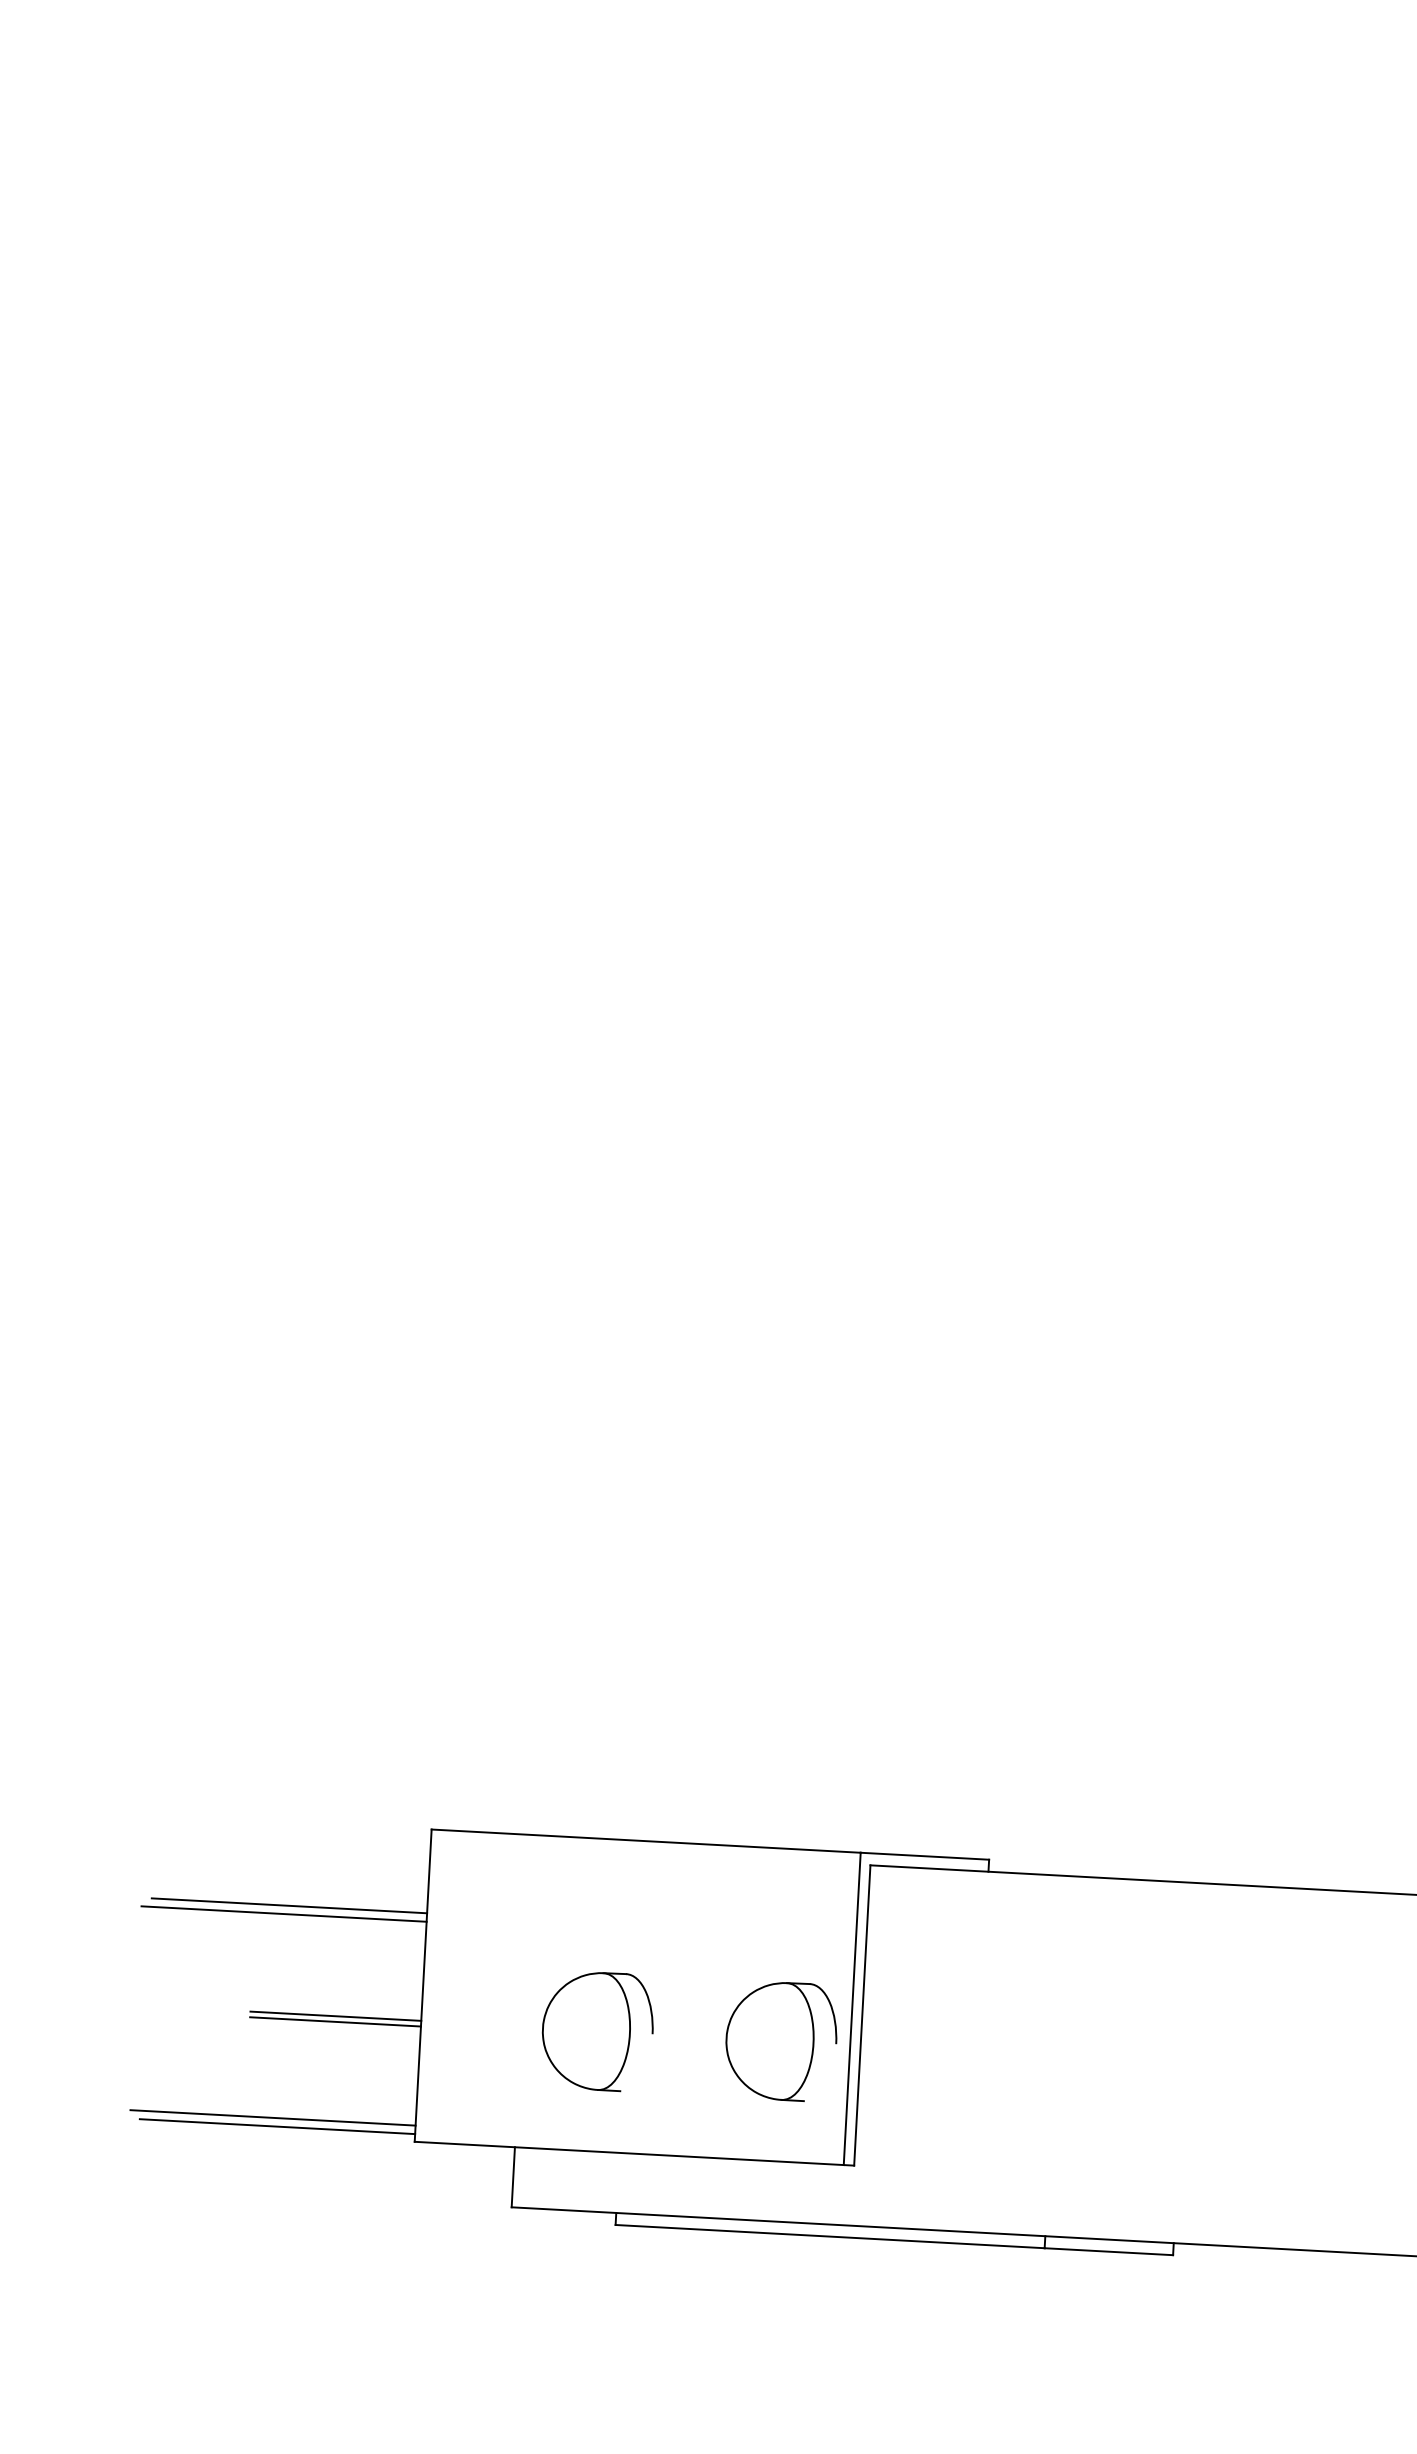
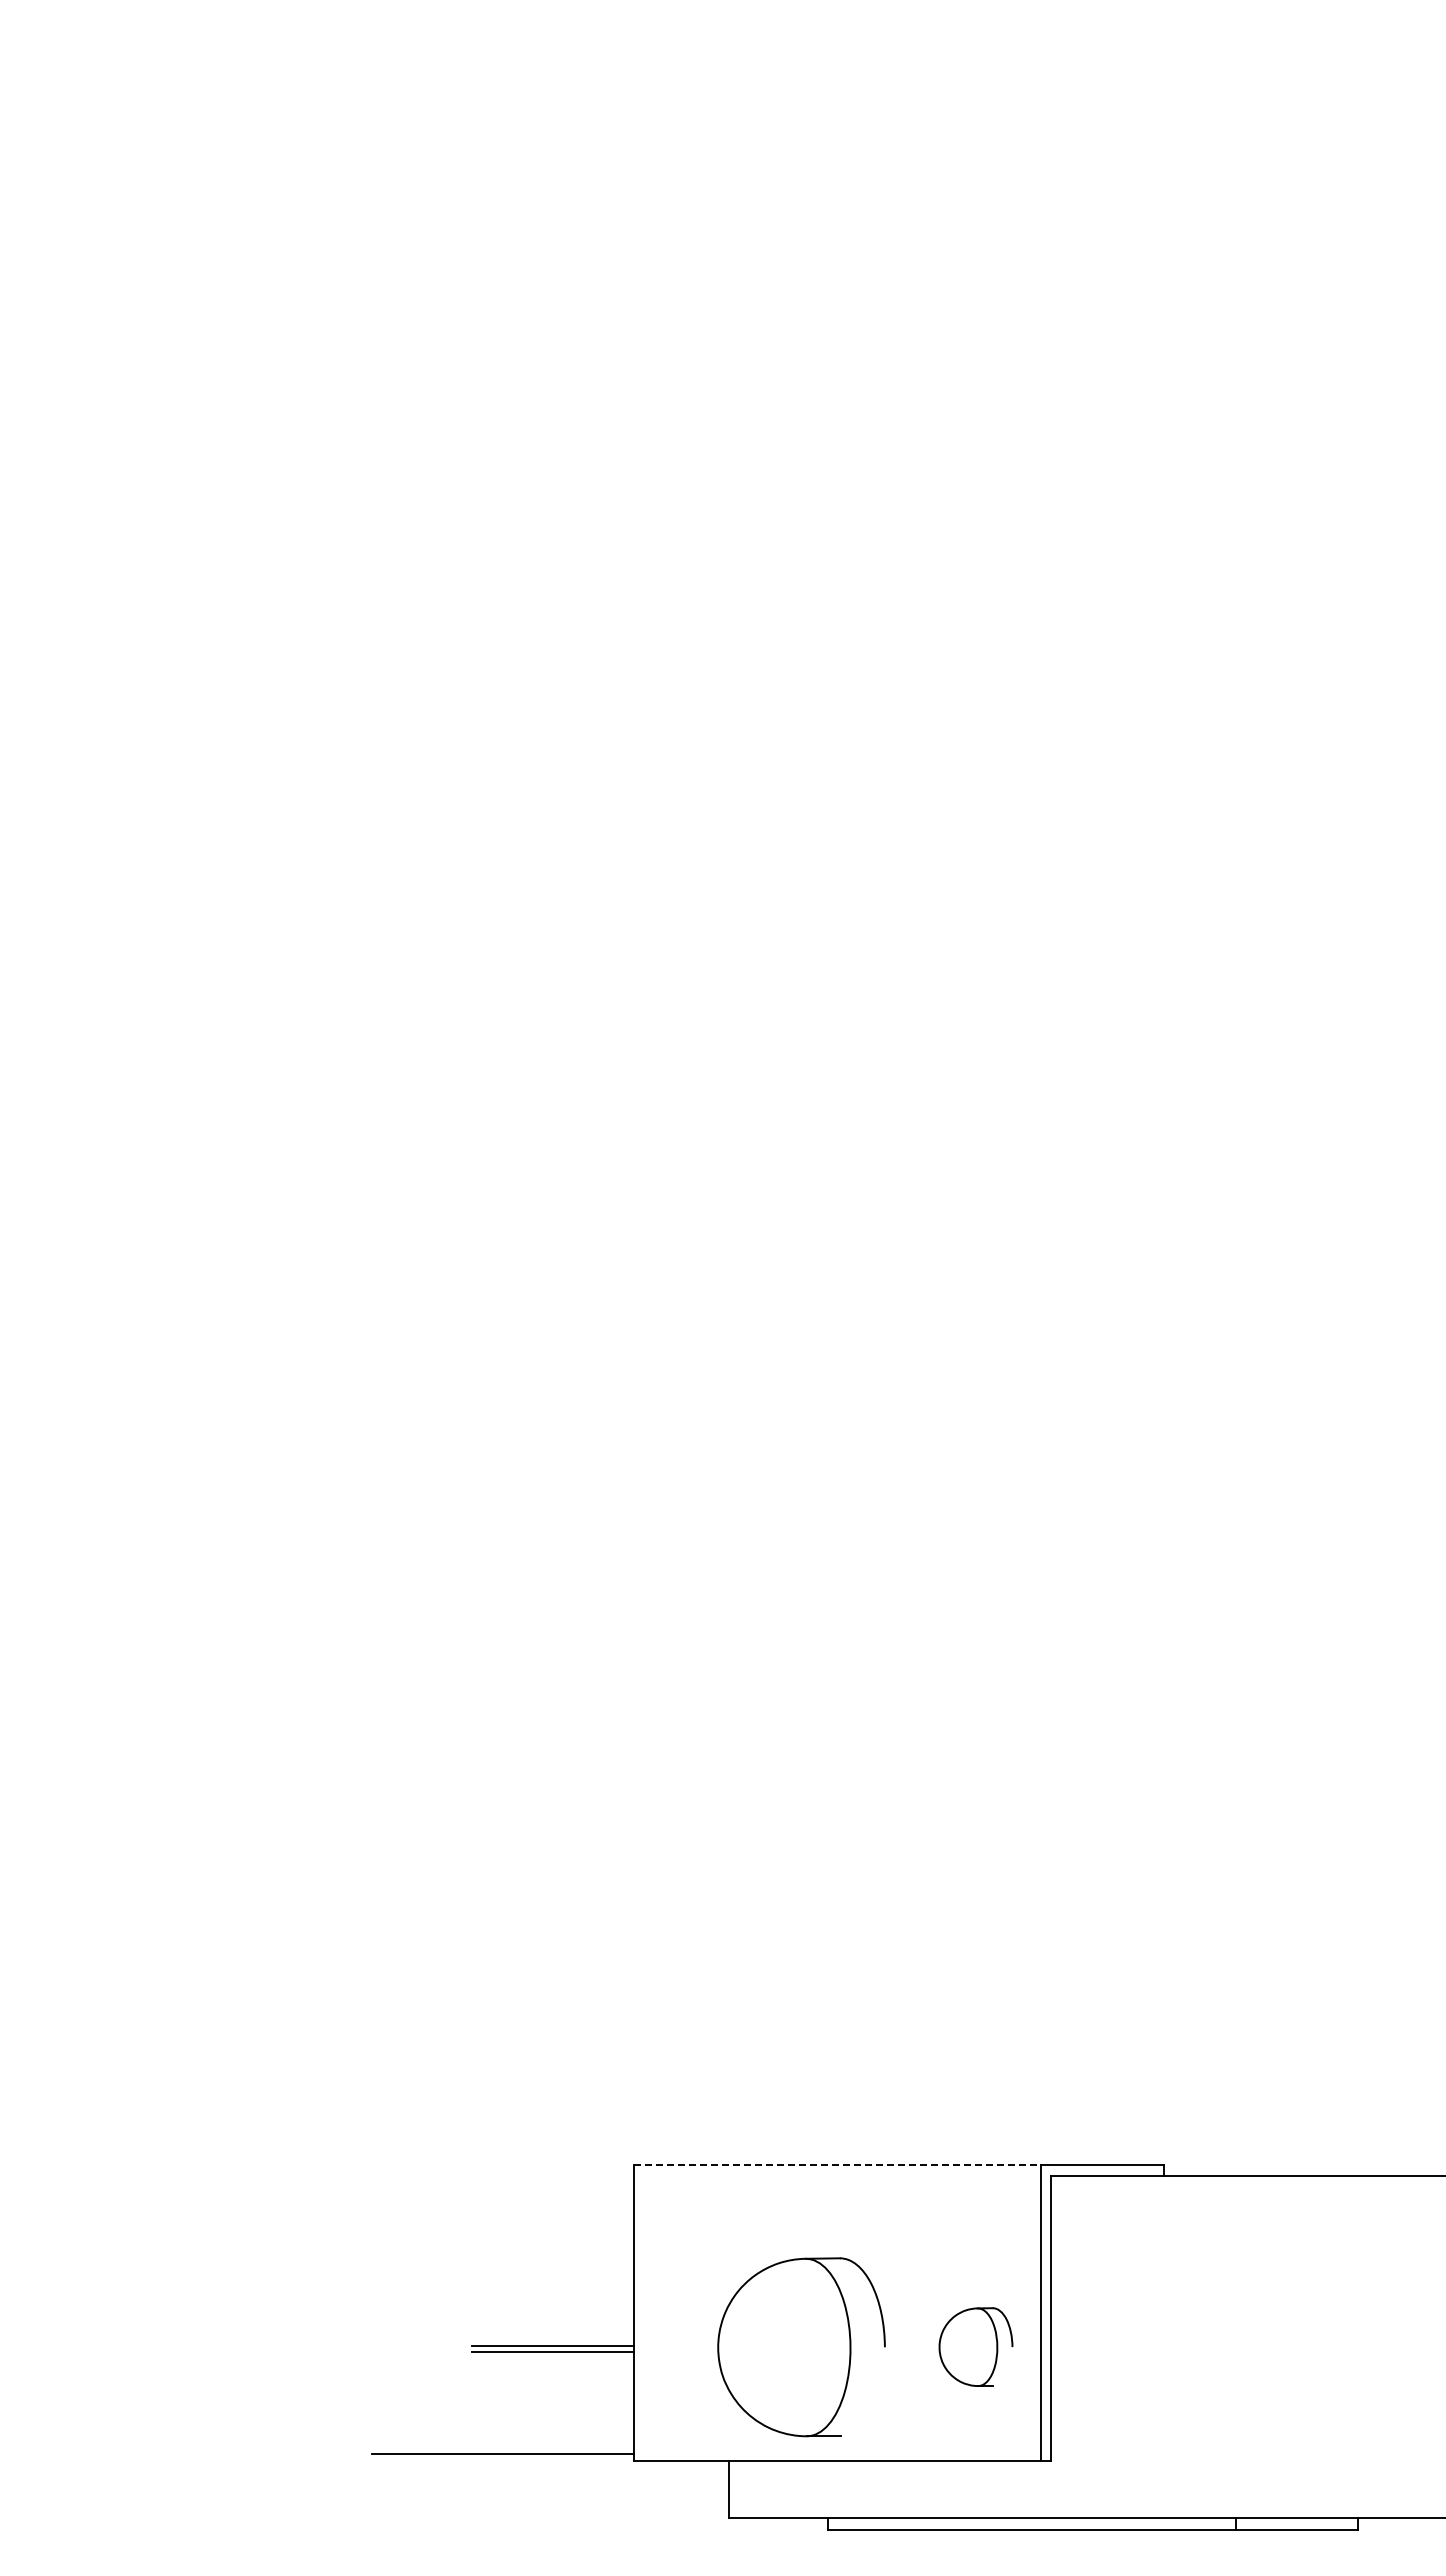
line: (646, 1841) -> (837, 2164), solid -> dashed
line: (288, 1906) -> (502, 2244), removed
line: (283, 1914) -> (497, 2252), removed
part: (597, 2030) -> (801, 2346), size x1.6
part: (780, 2040) -> (975, 2346), size x0.7
line: (272, 2117) -> (497, 2445), removed

